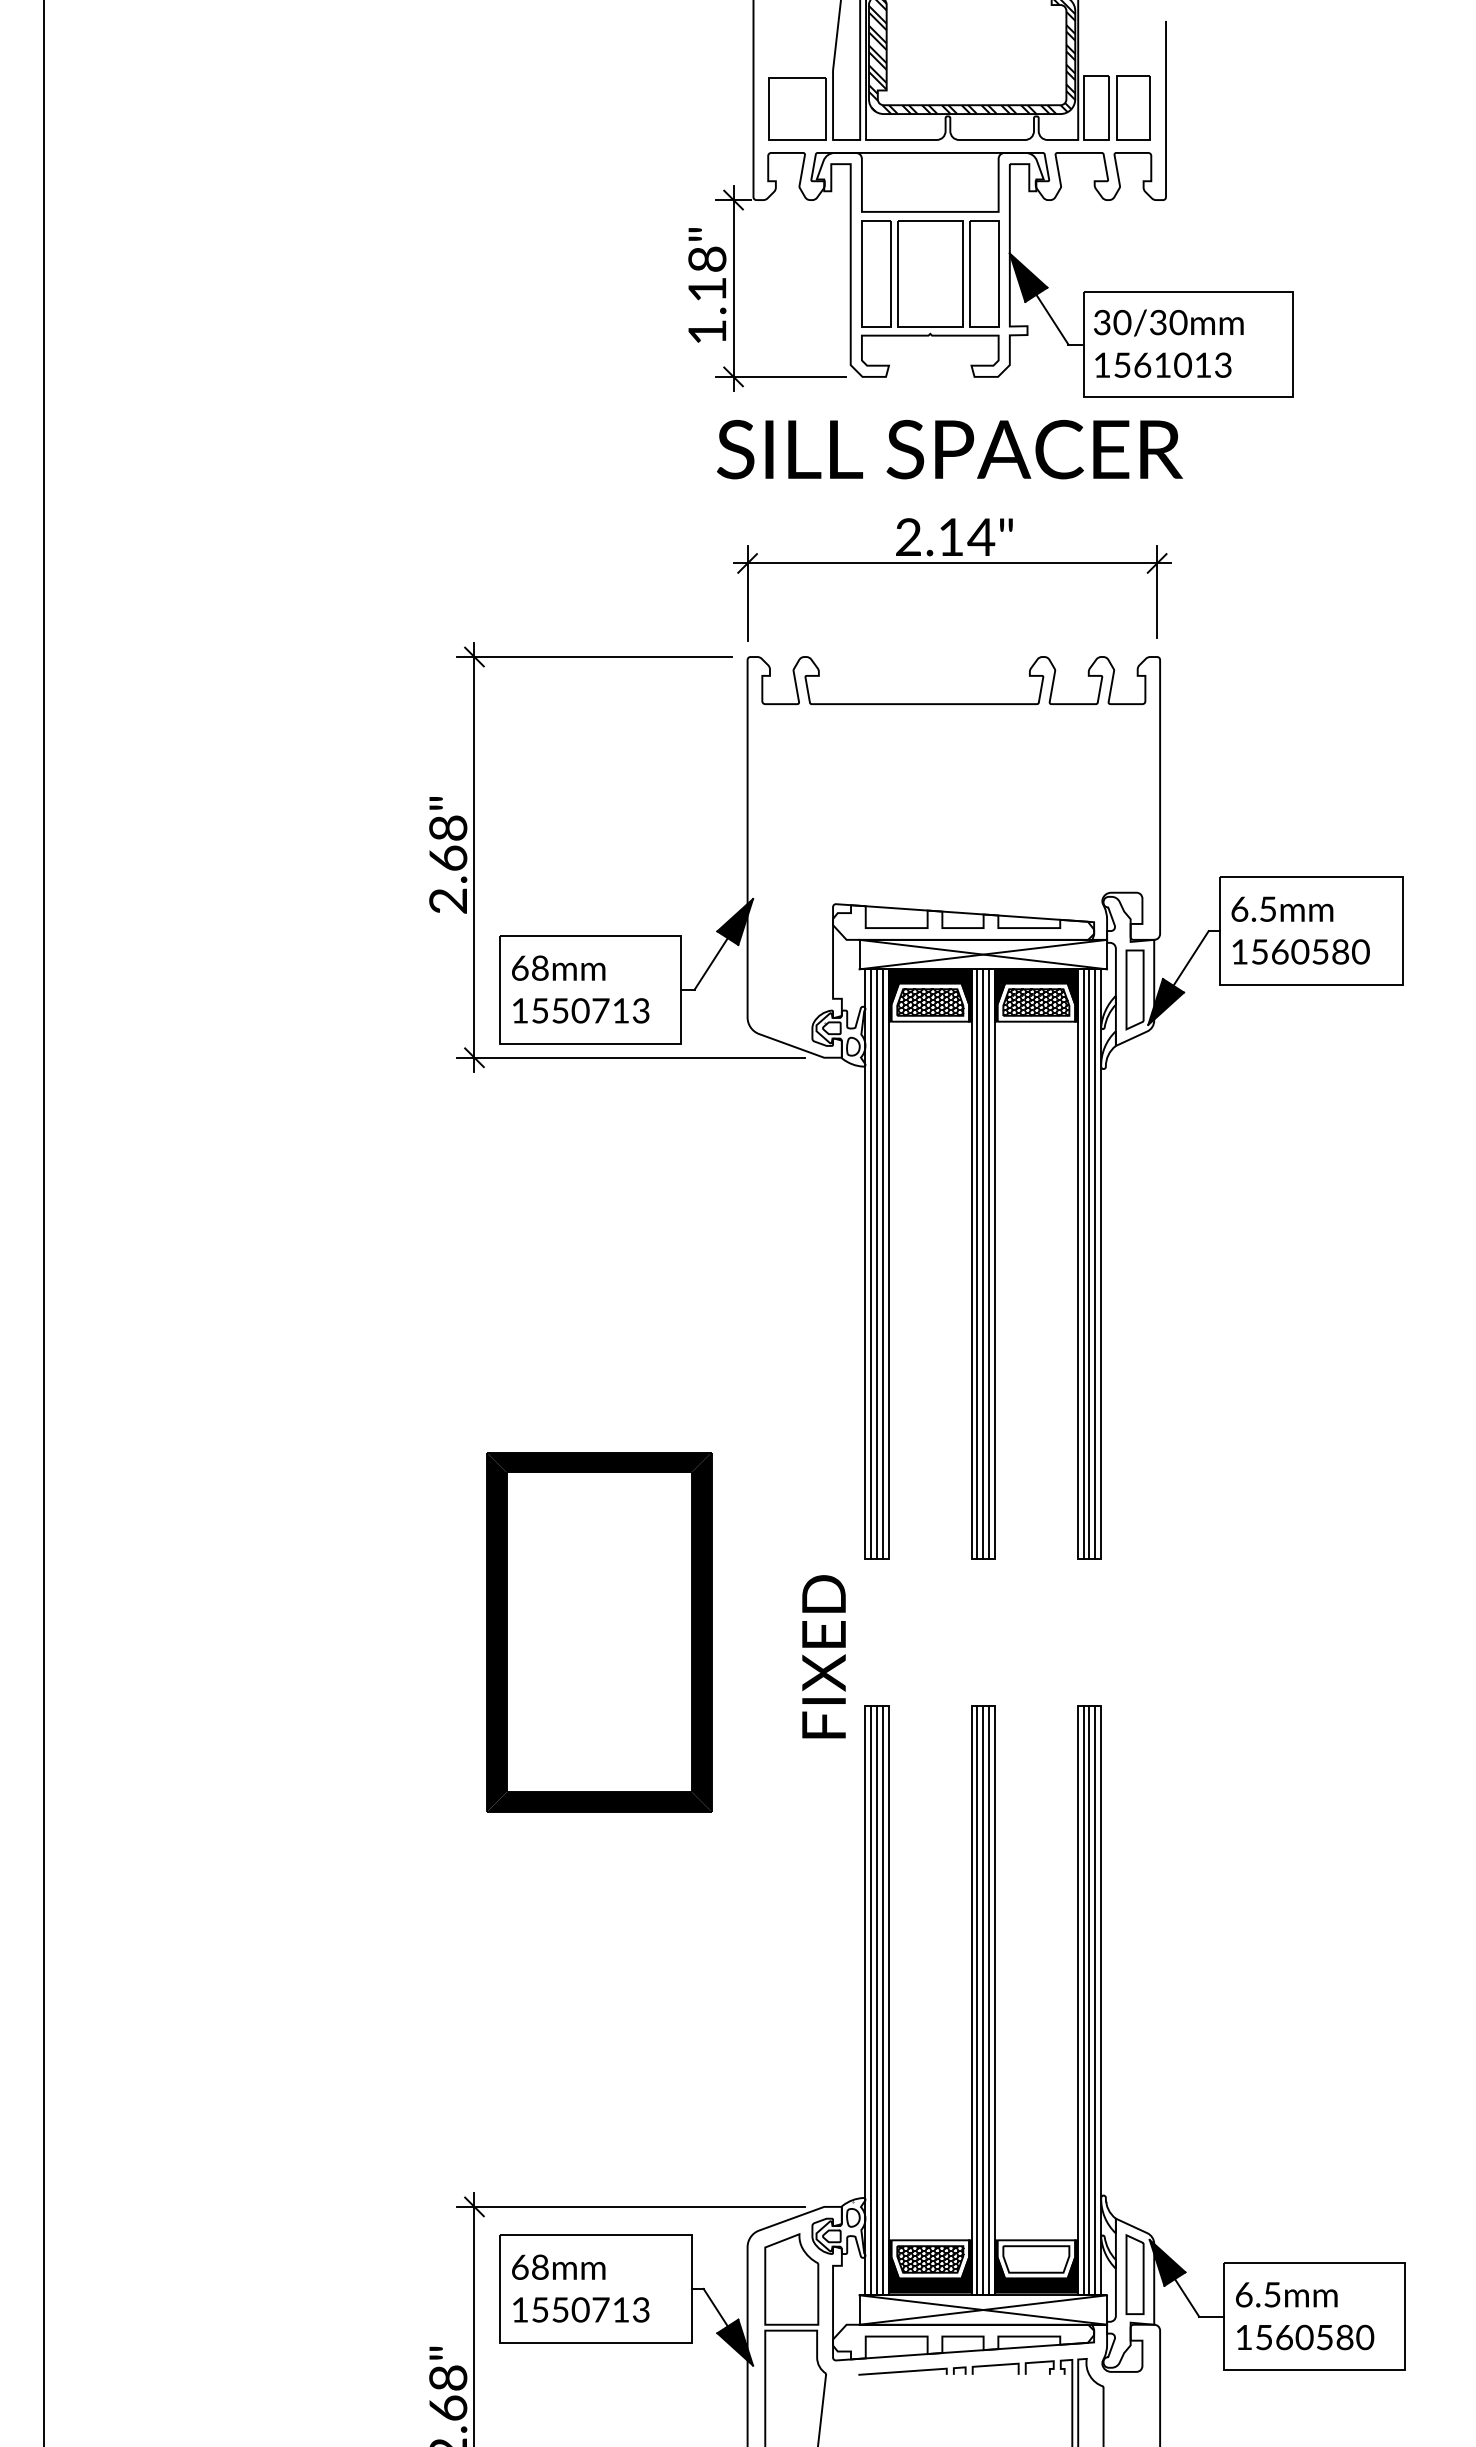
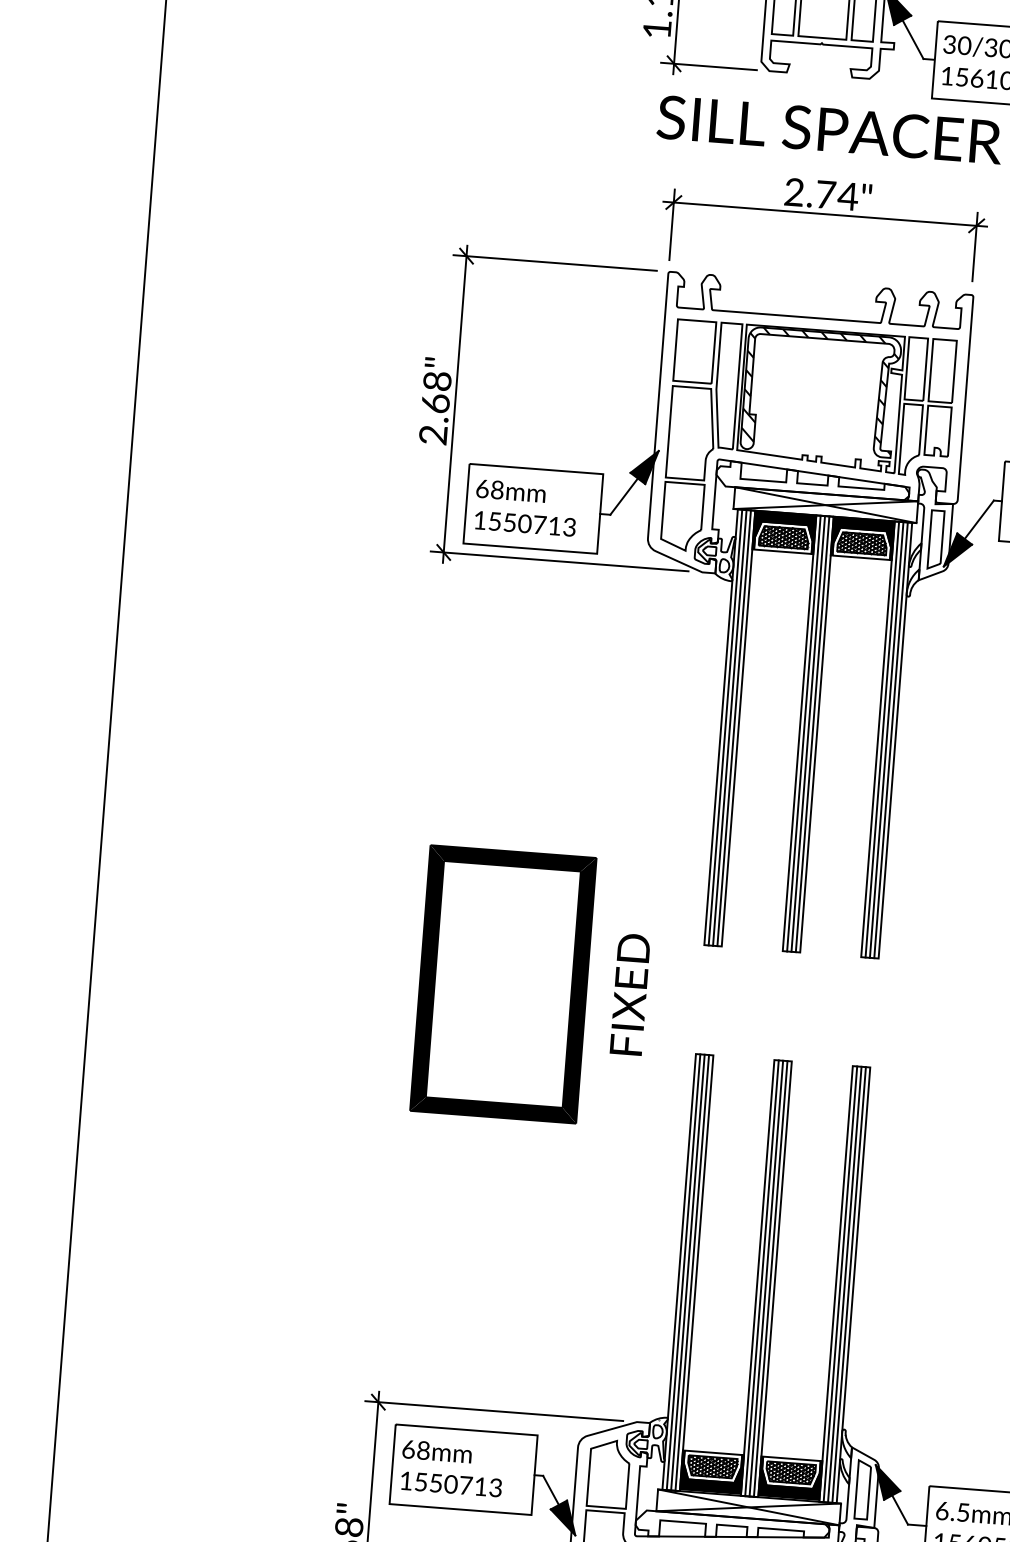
text: (951, 536) -> (826, 194), 2.14" -> 2.74"
part: (953, 875) -> (808, 444), added
text: (823, 1656) -> (629, 994), moved
hatch: (1036, 2259) -> (790, 1473), added

